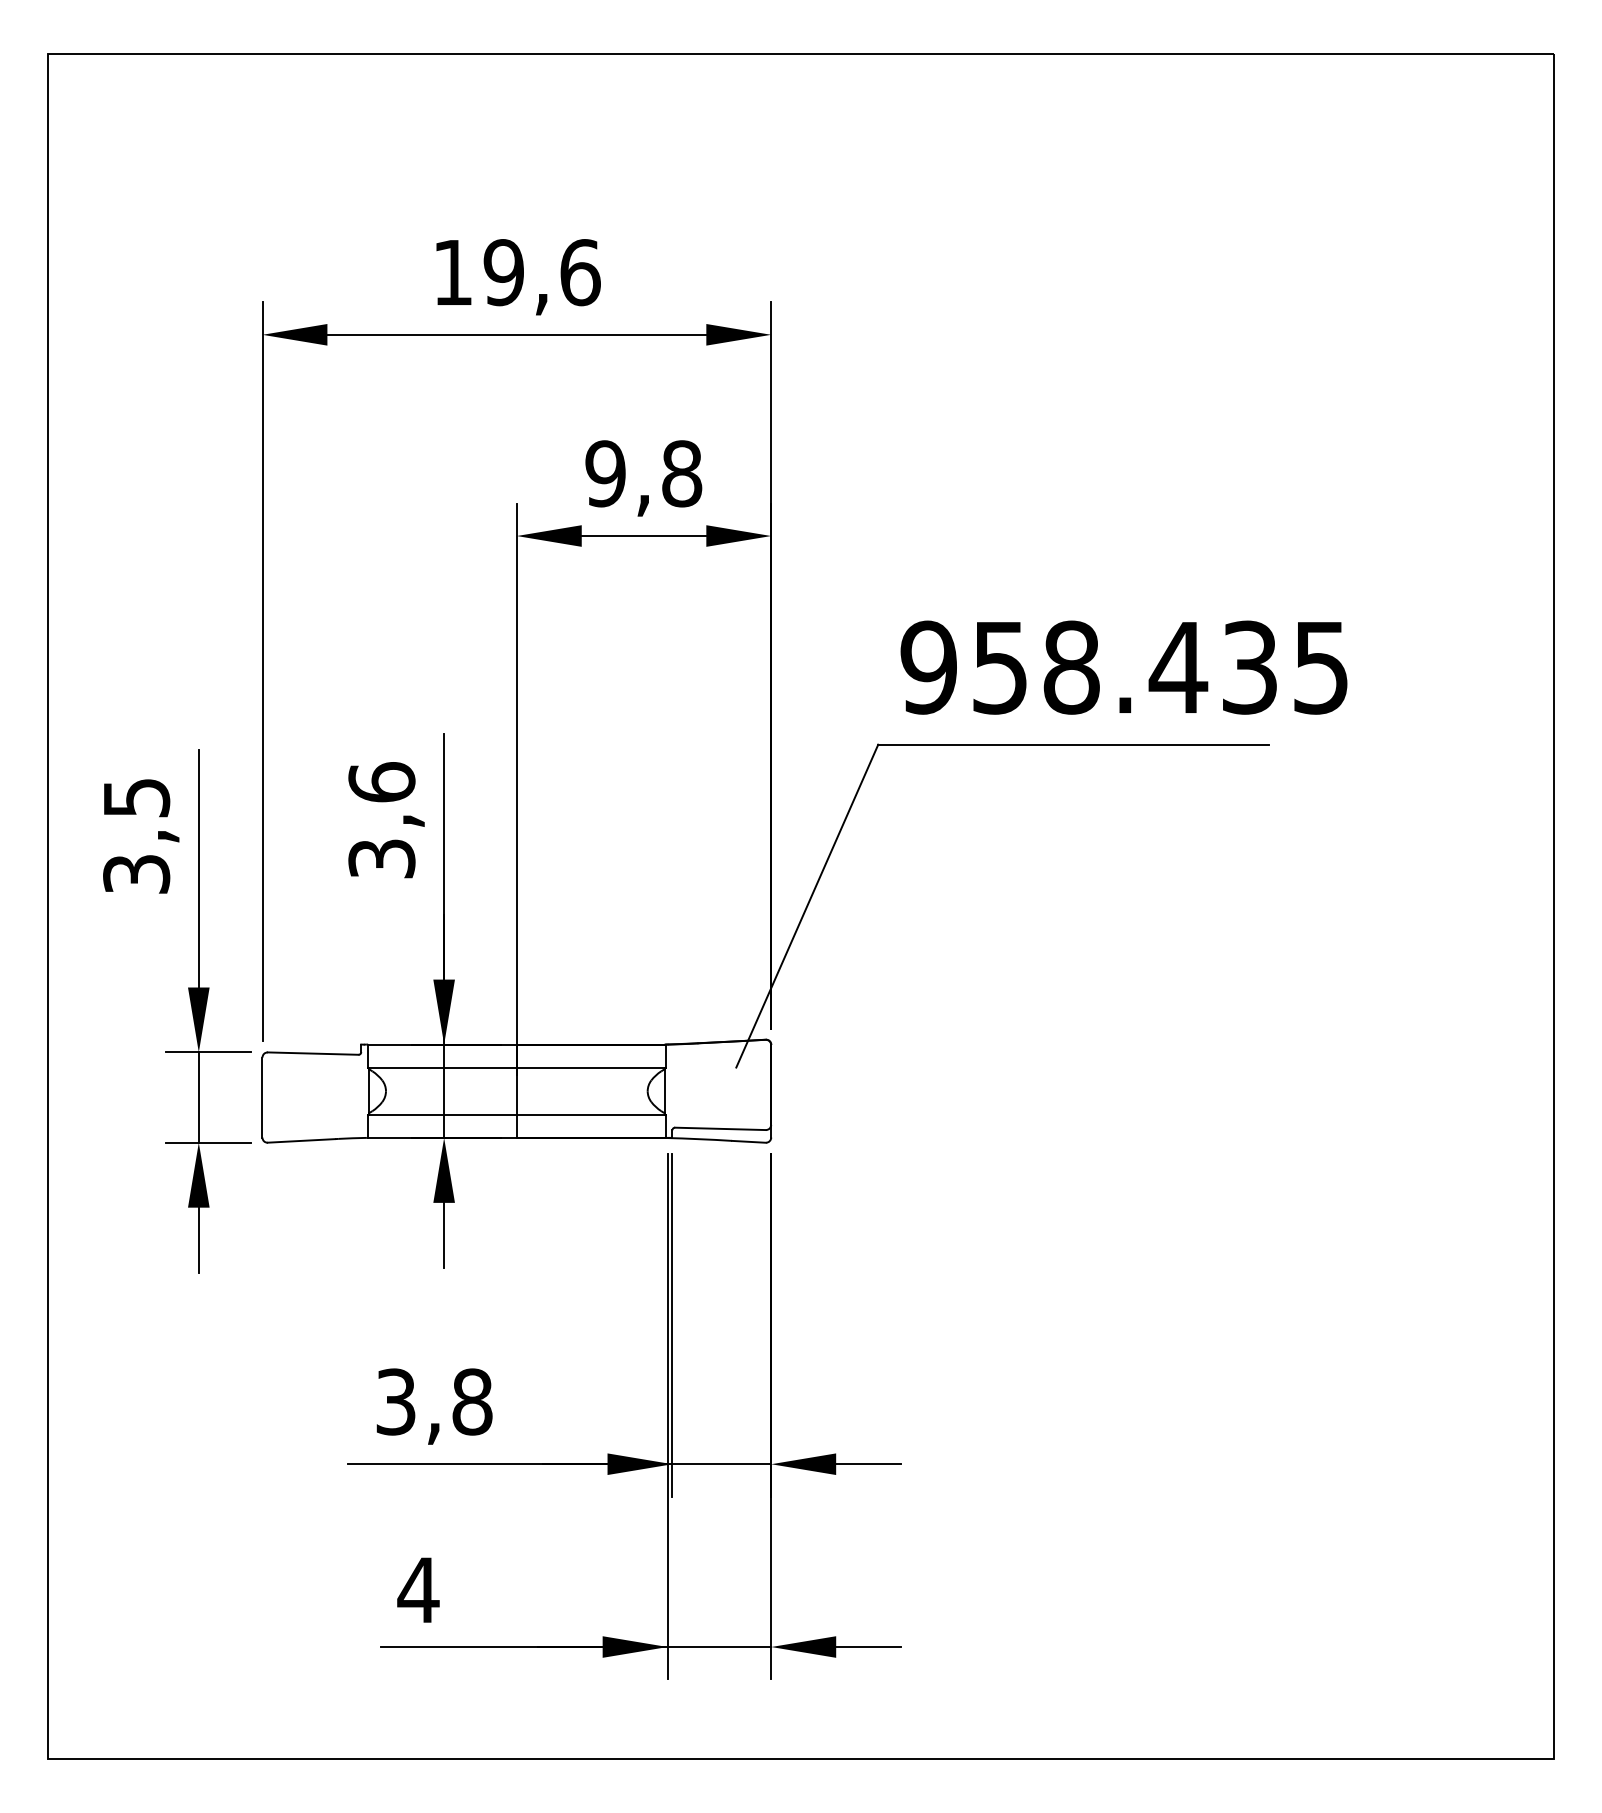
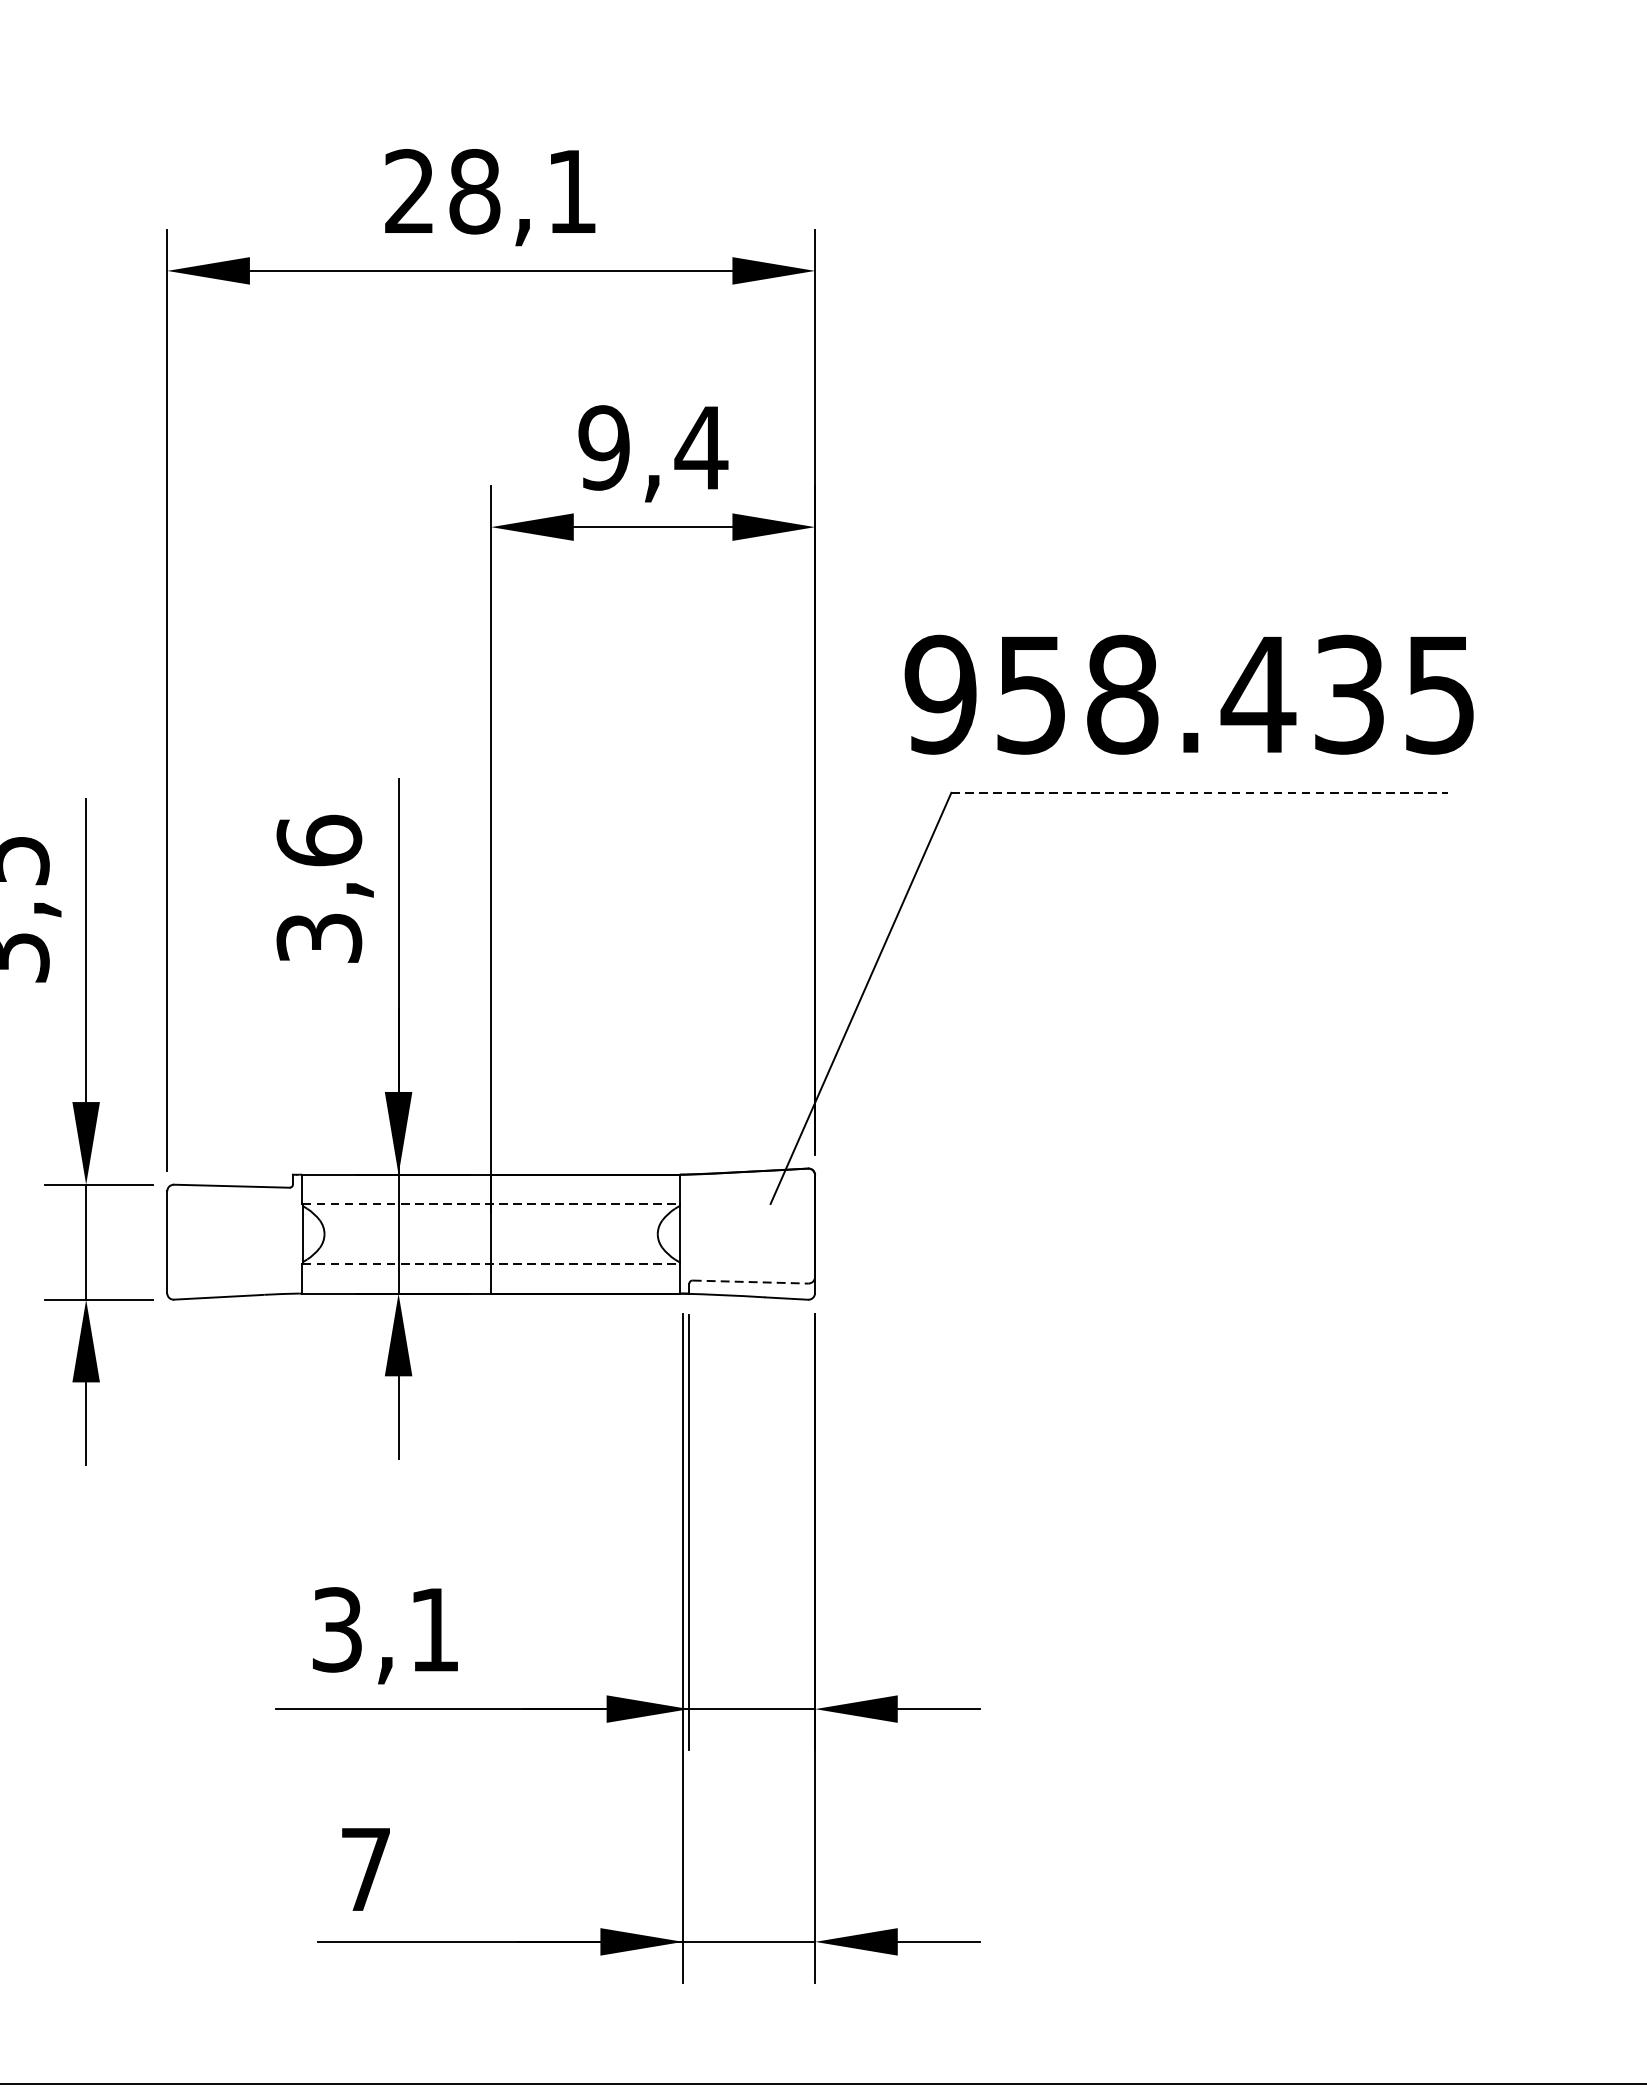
text: (516, 272) -> (490, 191), 19,6 -> 28,1
text: (681, 473) -> (700, 447), 9,8 -> 9,4
text: (1123, 667) -> (1188, 694), moved
line: (1073, 744) -> (1199, 792), solid -> dashed
line: (517, 1067) -> (491, 1203), solid -> dashed
line: (517, 1114) -> (491, 1263), solid -> dashed
line: (720, 1128) -> (750, 1281), solid -> dashed
text: (472, 1401) -> (434, 1629), 3,8 -> 3,1
text: (418, 1589) -> (365, 1868), 4 -> 7

